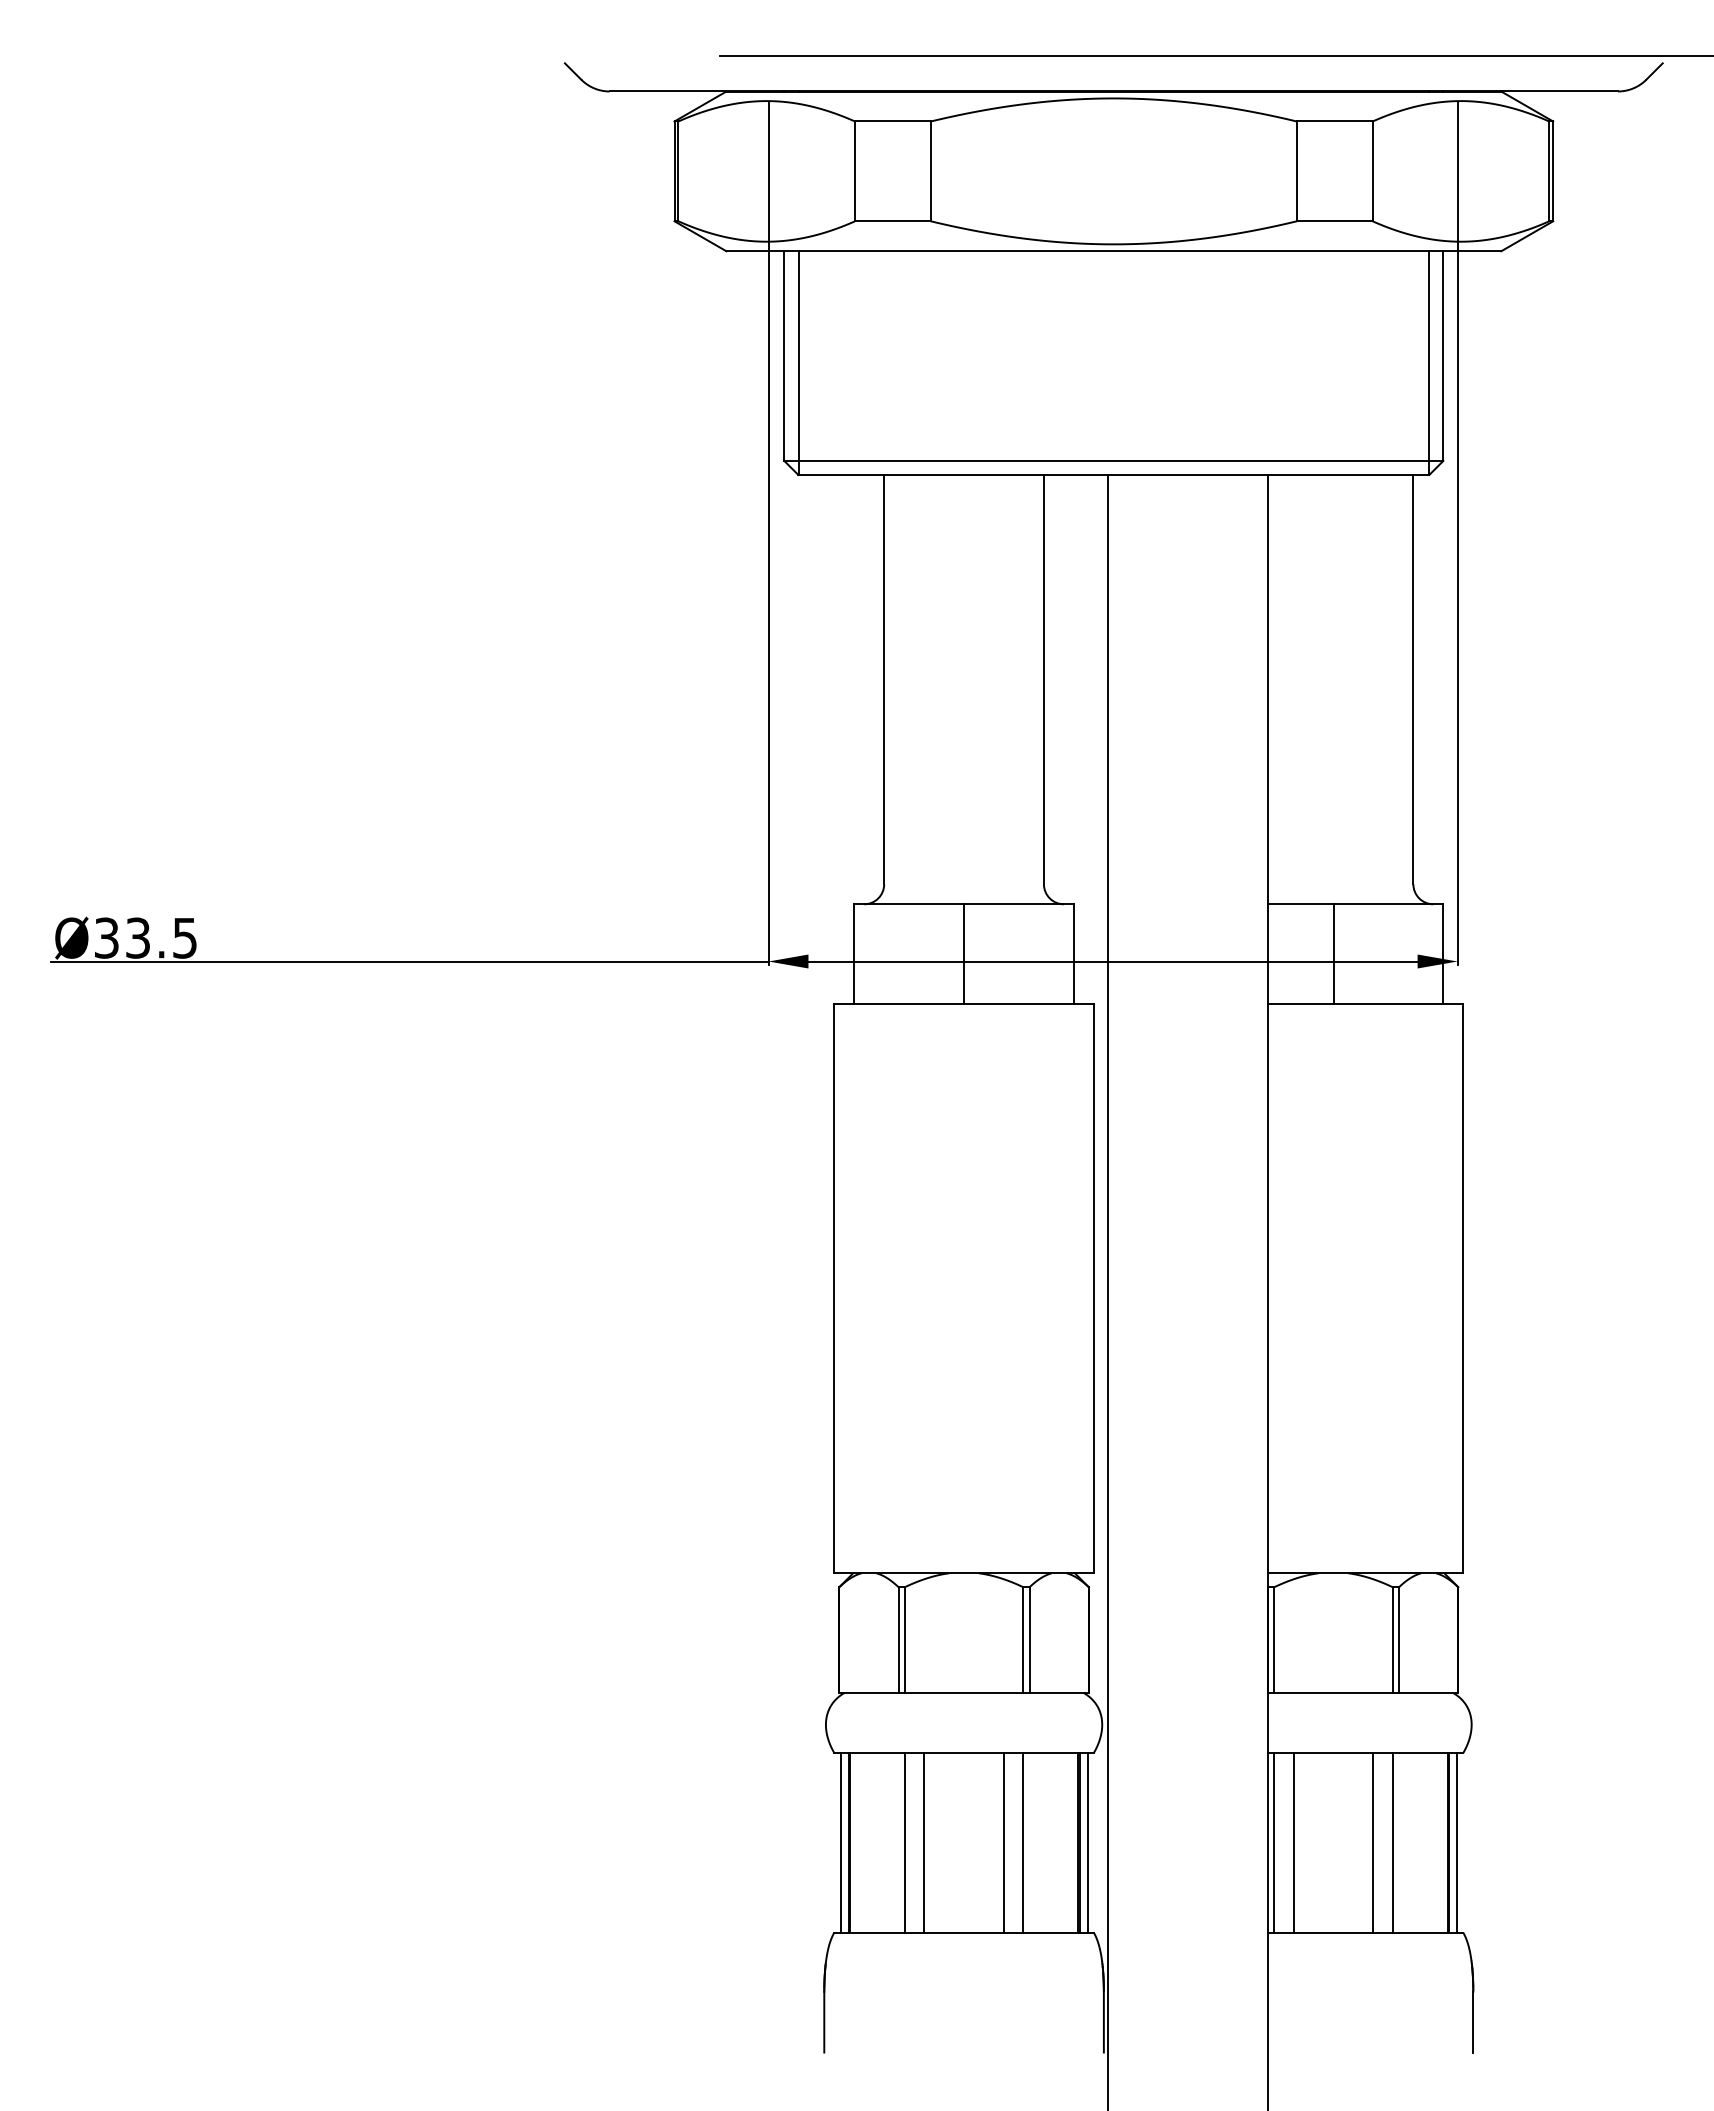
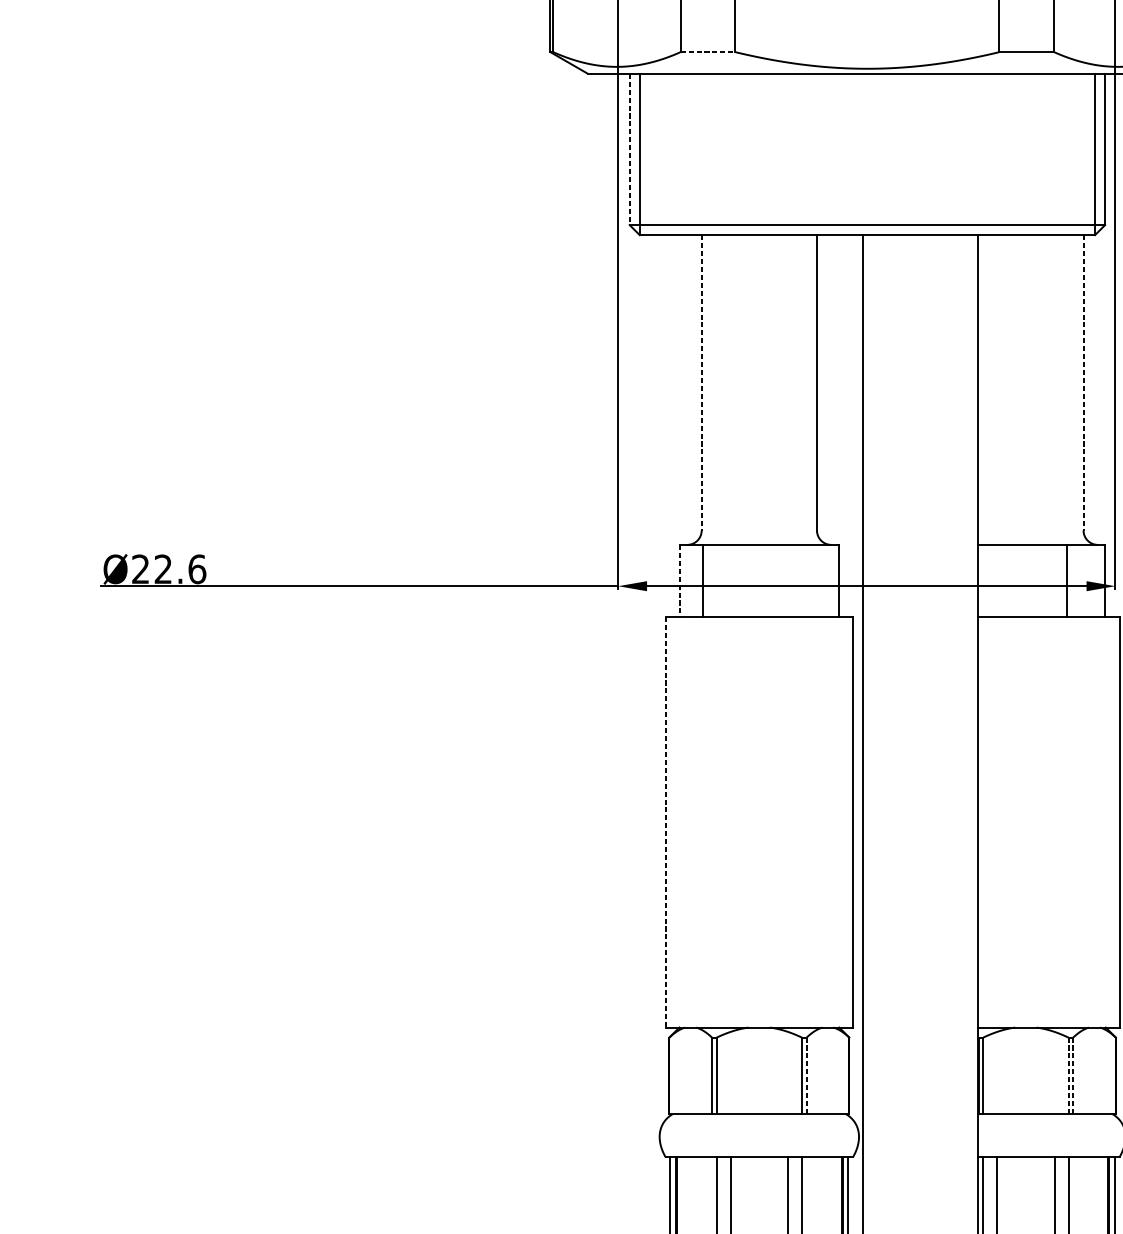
line: (892, 221) -> (707, 52), solid -> dashed
line: (784, 356) -> (629, 149), solid -> dashed
line: (884, 679) -> (701, 382), solid -> dashed
line: (1413, 679) -> (1083, 382), solid -> dashed
text: (145, 937) -> (168, 568), Ø33.5 -> Ø22.6
line: (854, 954) -> (680, 581), solid -> dashed
line: (964, 954) -> (703, 581), moved
line: (1333, 954) -> (1067, 581), moved
line: (834, 1288) -> (665, 822), solid -> dashed
line: (1029, 1640) -> (806, 1076), solid -> dashed
line: (1392, 1640) -> (1068, 1076), solid -> dashed
line: (1398, 1640) -> (1072, 1076), solid -> dashed

